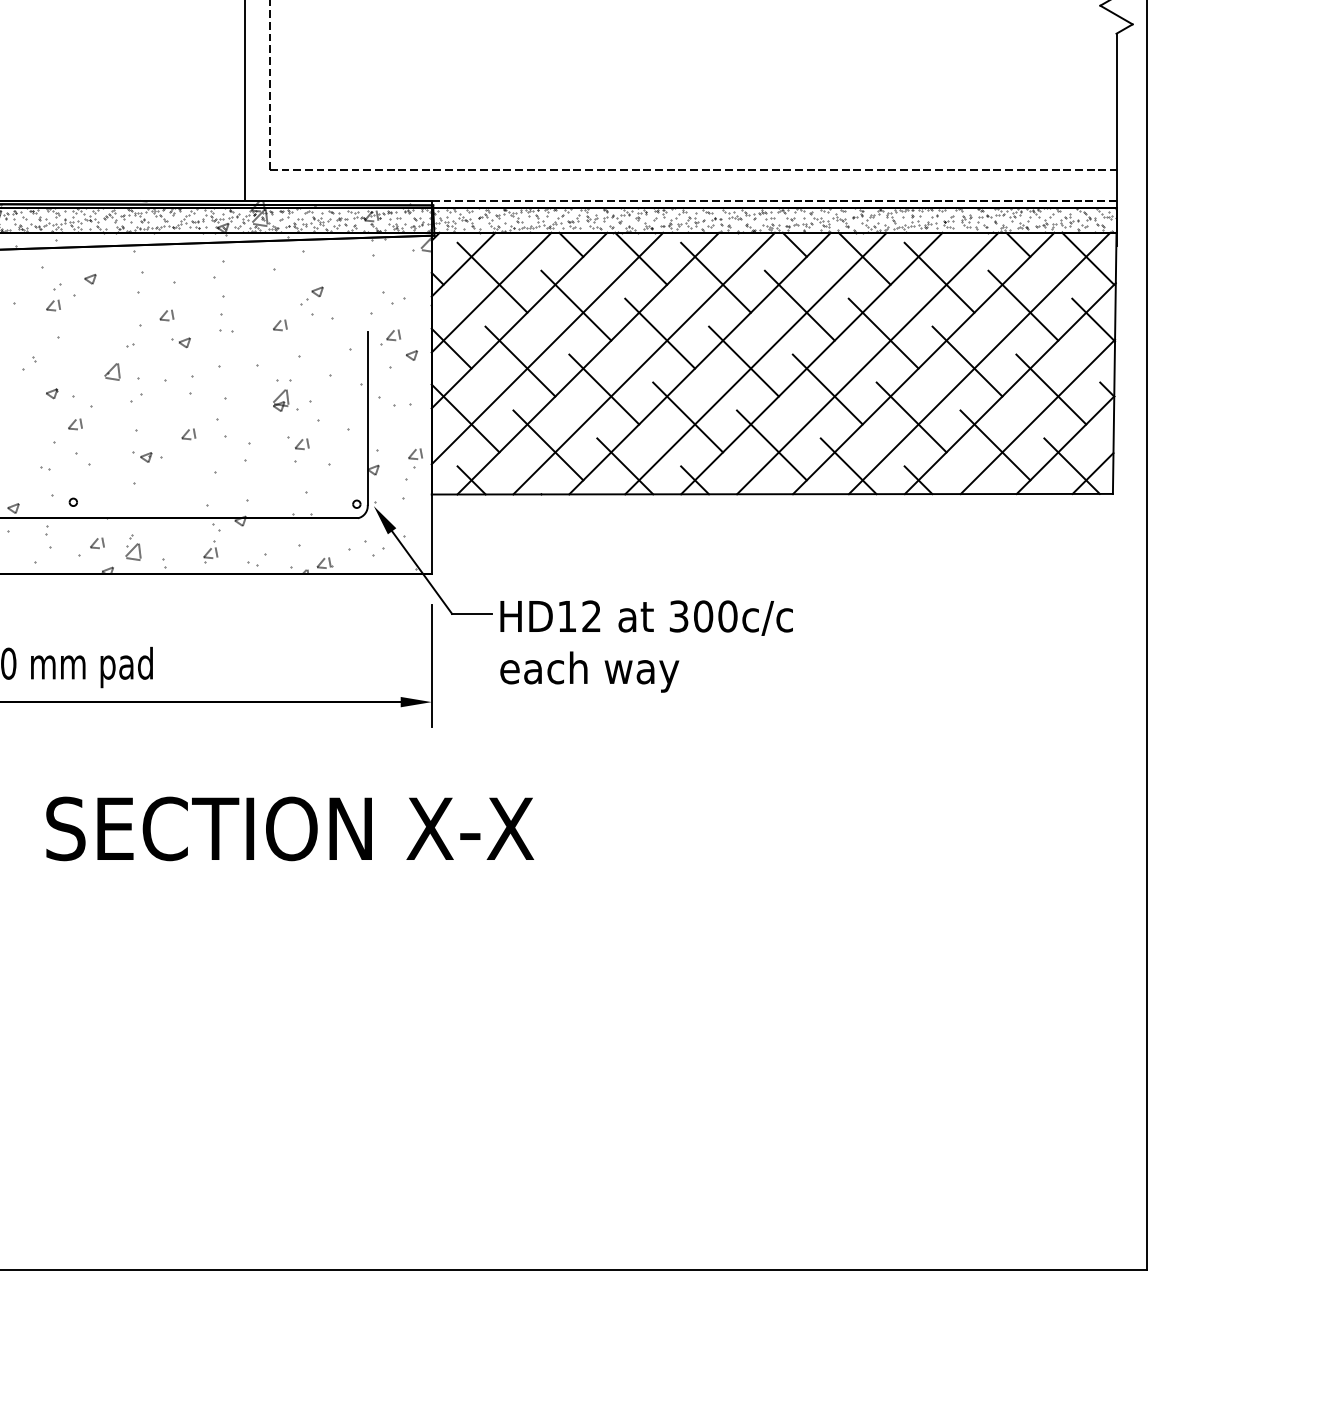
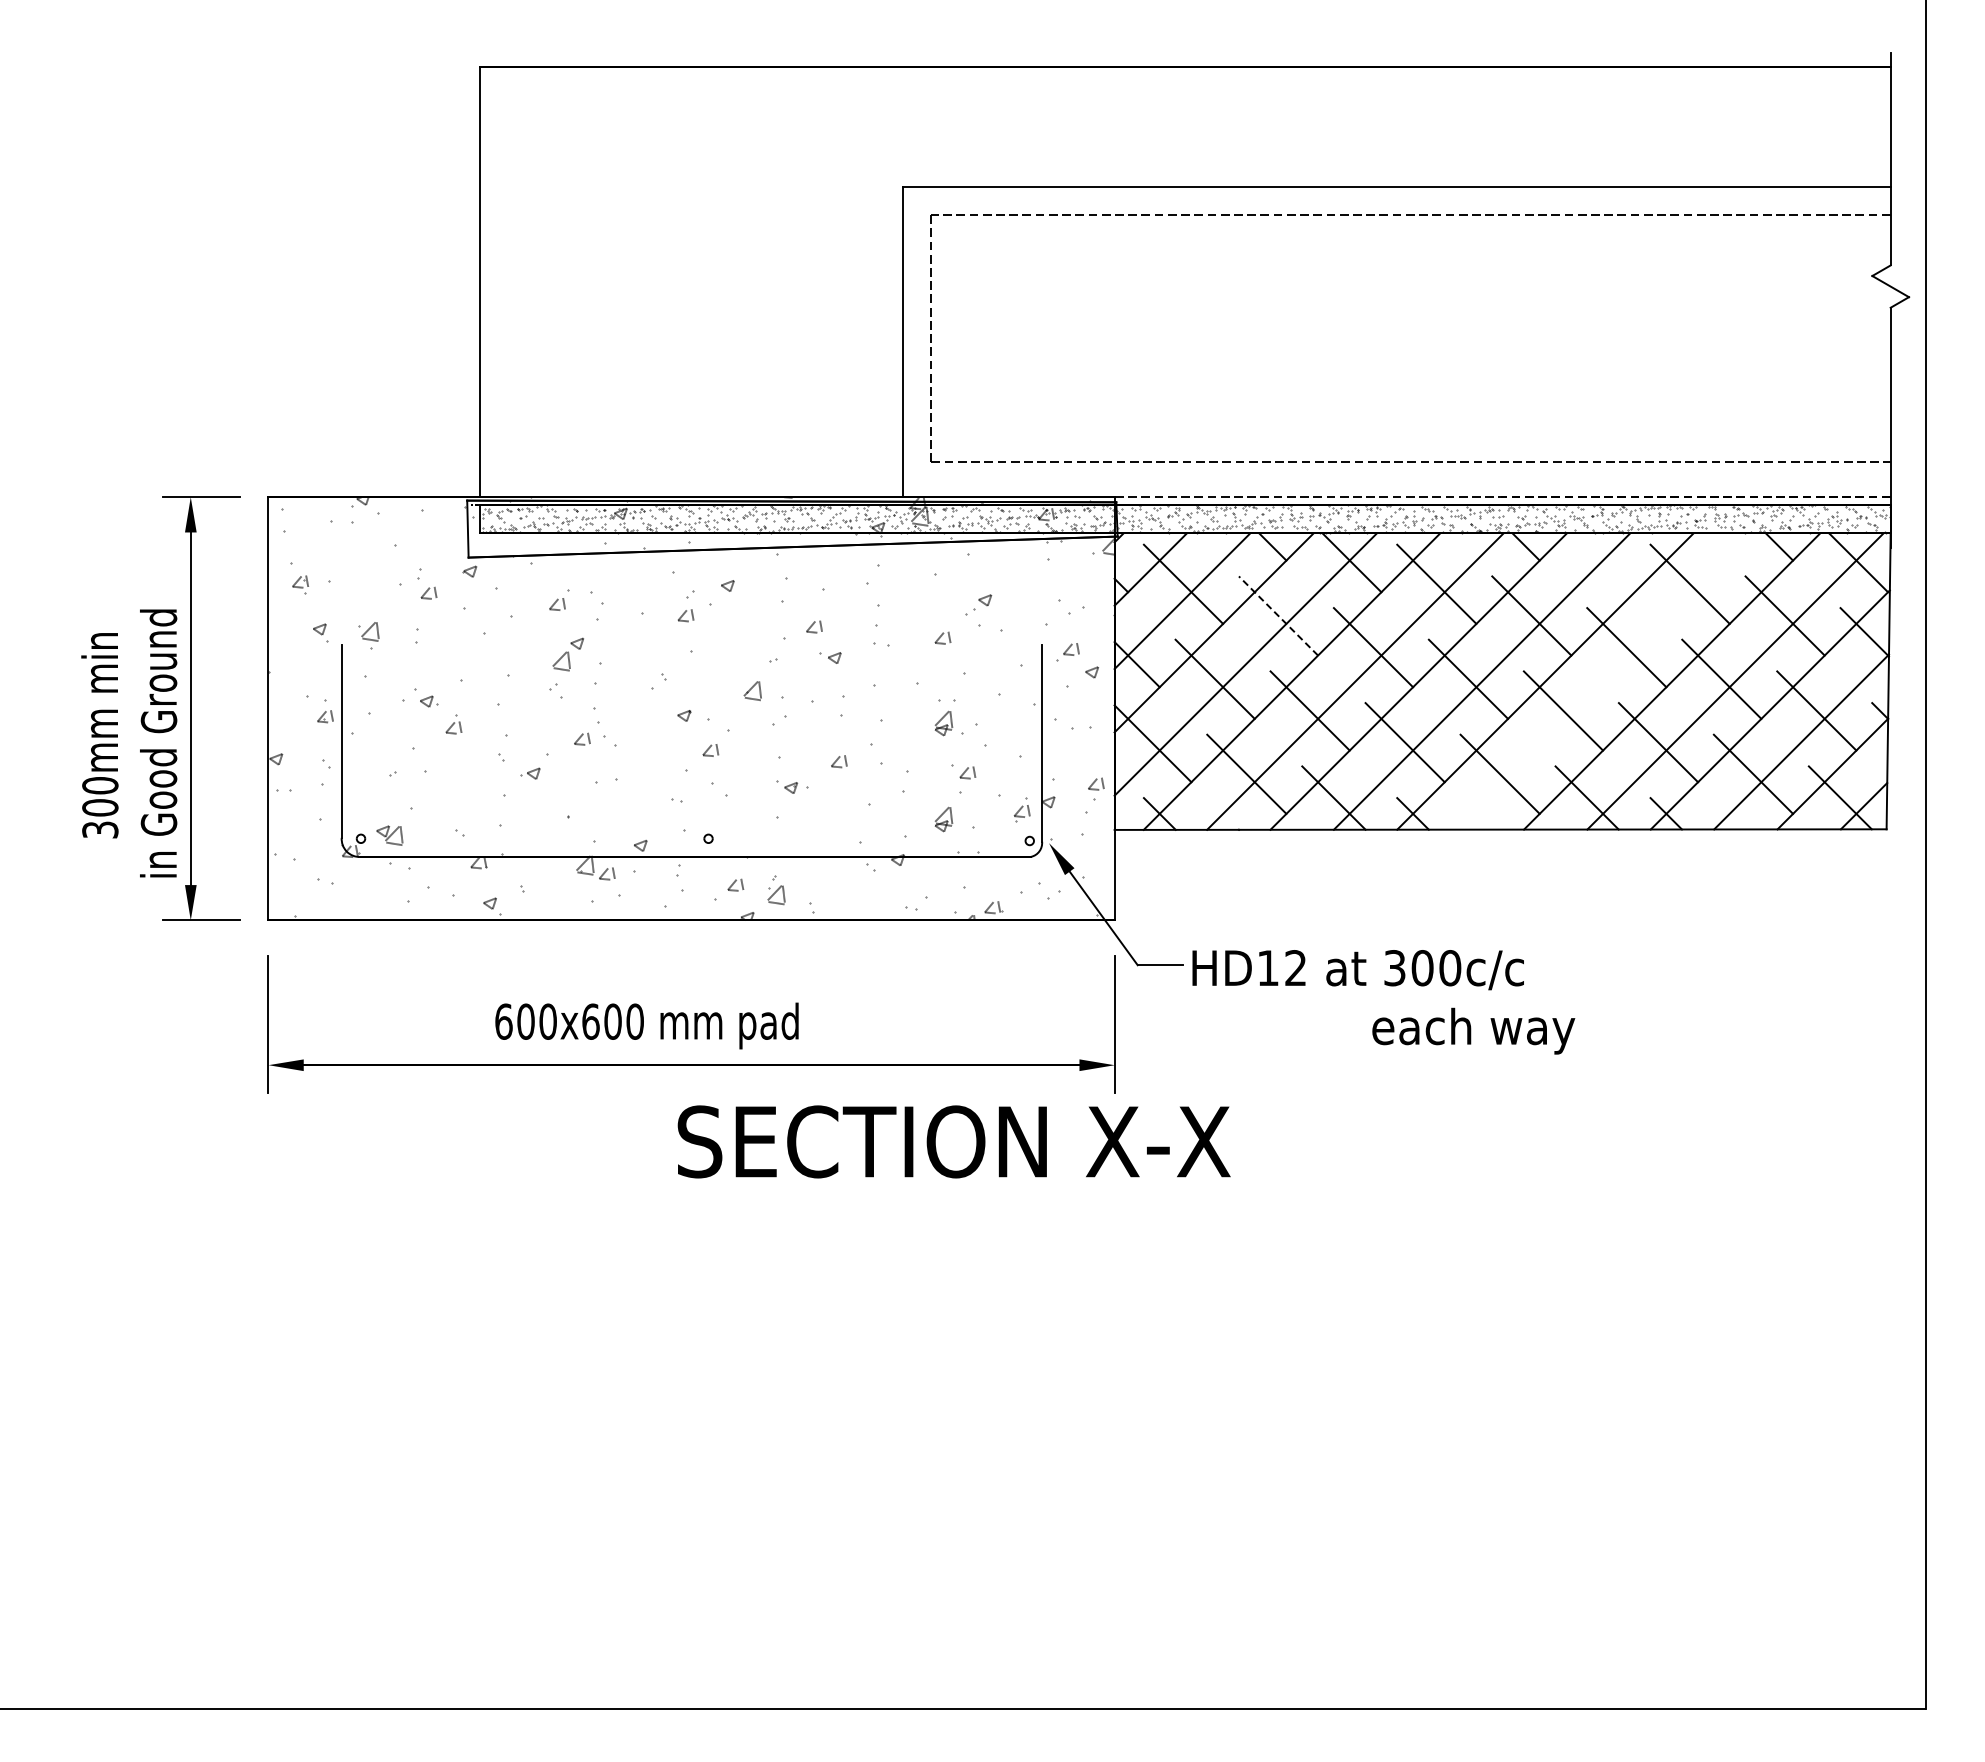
line: (863, 258) -> (1604, 562), removed
line: (576, 305) -> (1278, 615), solid -> dashed
line: (867, 363) -> (1608, 681), removed
part: (280, 485) -> (943, 819), added
part: (210, 551) -> (1021, 809), moved
text: (589, 671) -> (1473, 1030), moved
text: (289, 828) -> (953, 1141), moved

